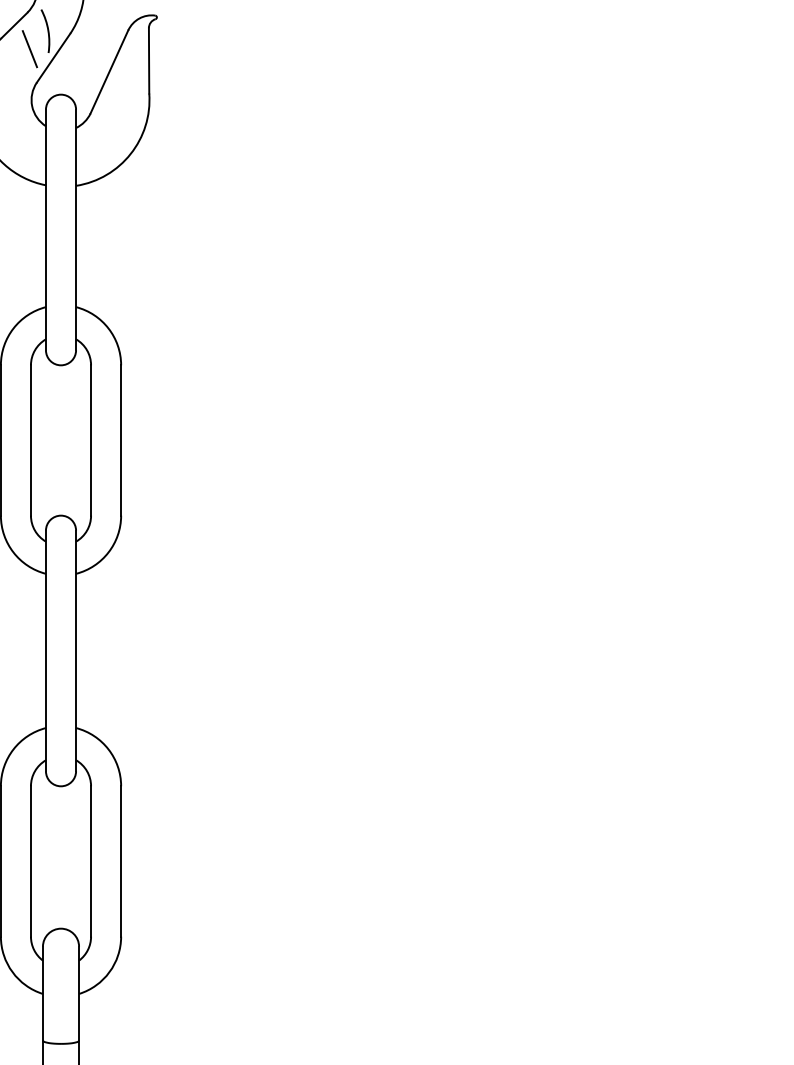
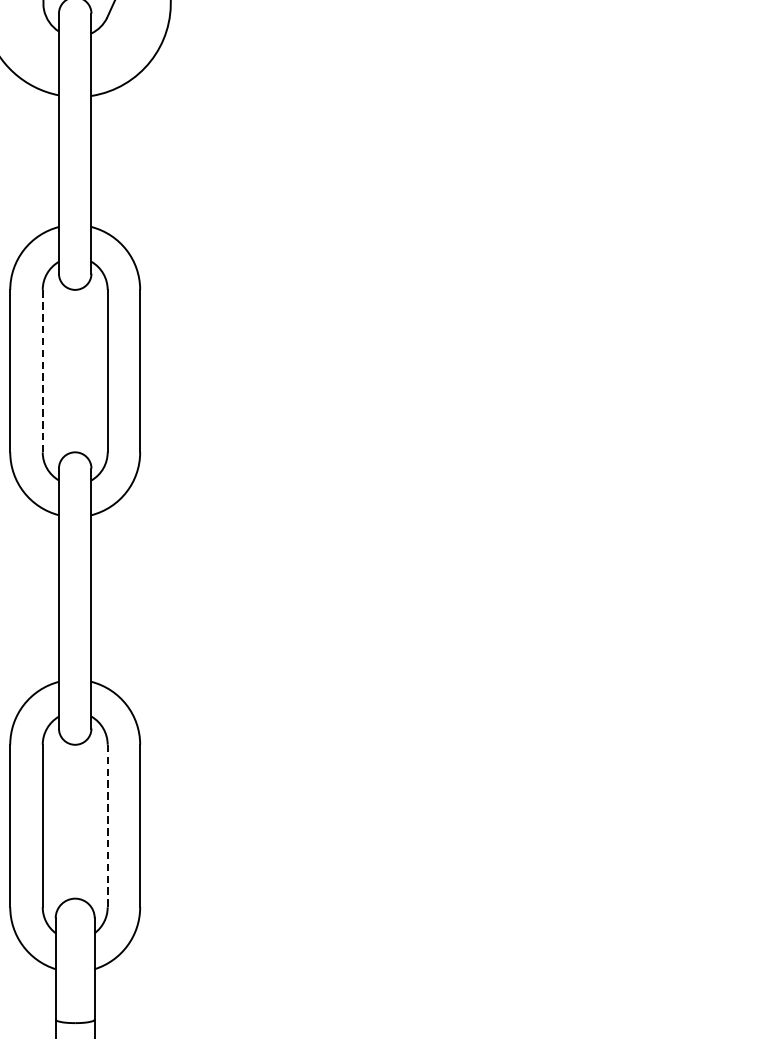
line: (30, 440) -> (42, 371), solid -> dashed
line: (91, 861) -> (108, 826), solid -> dashed

